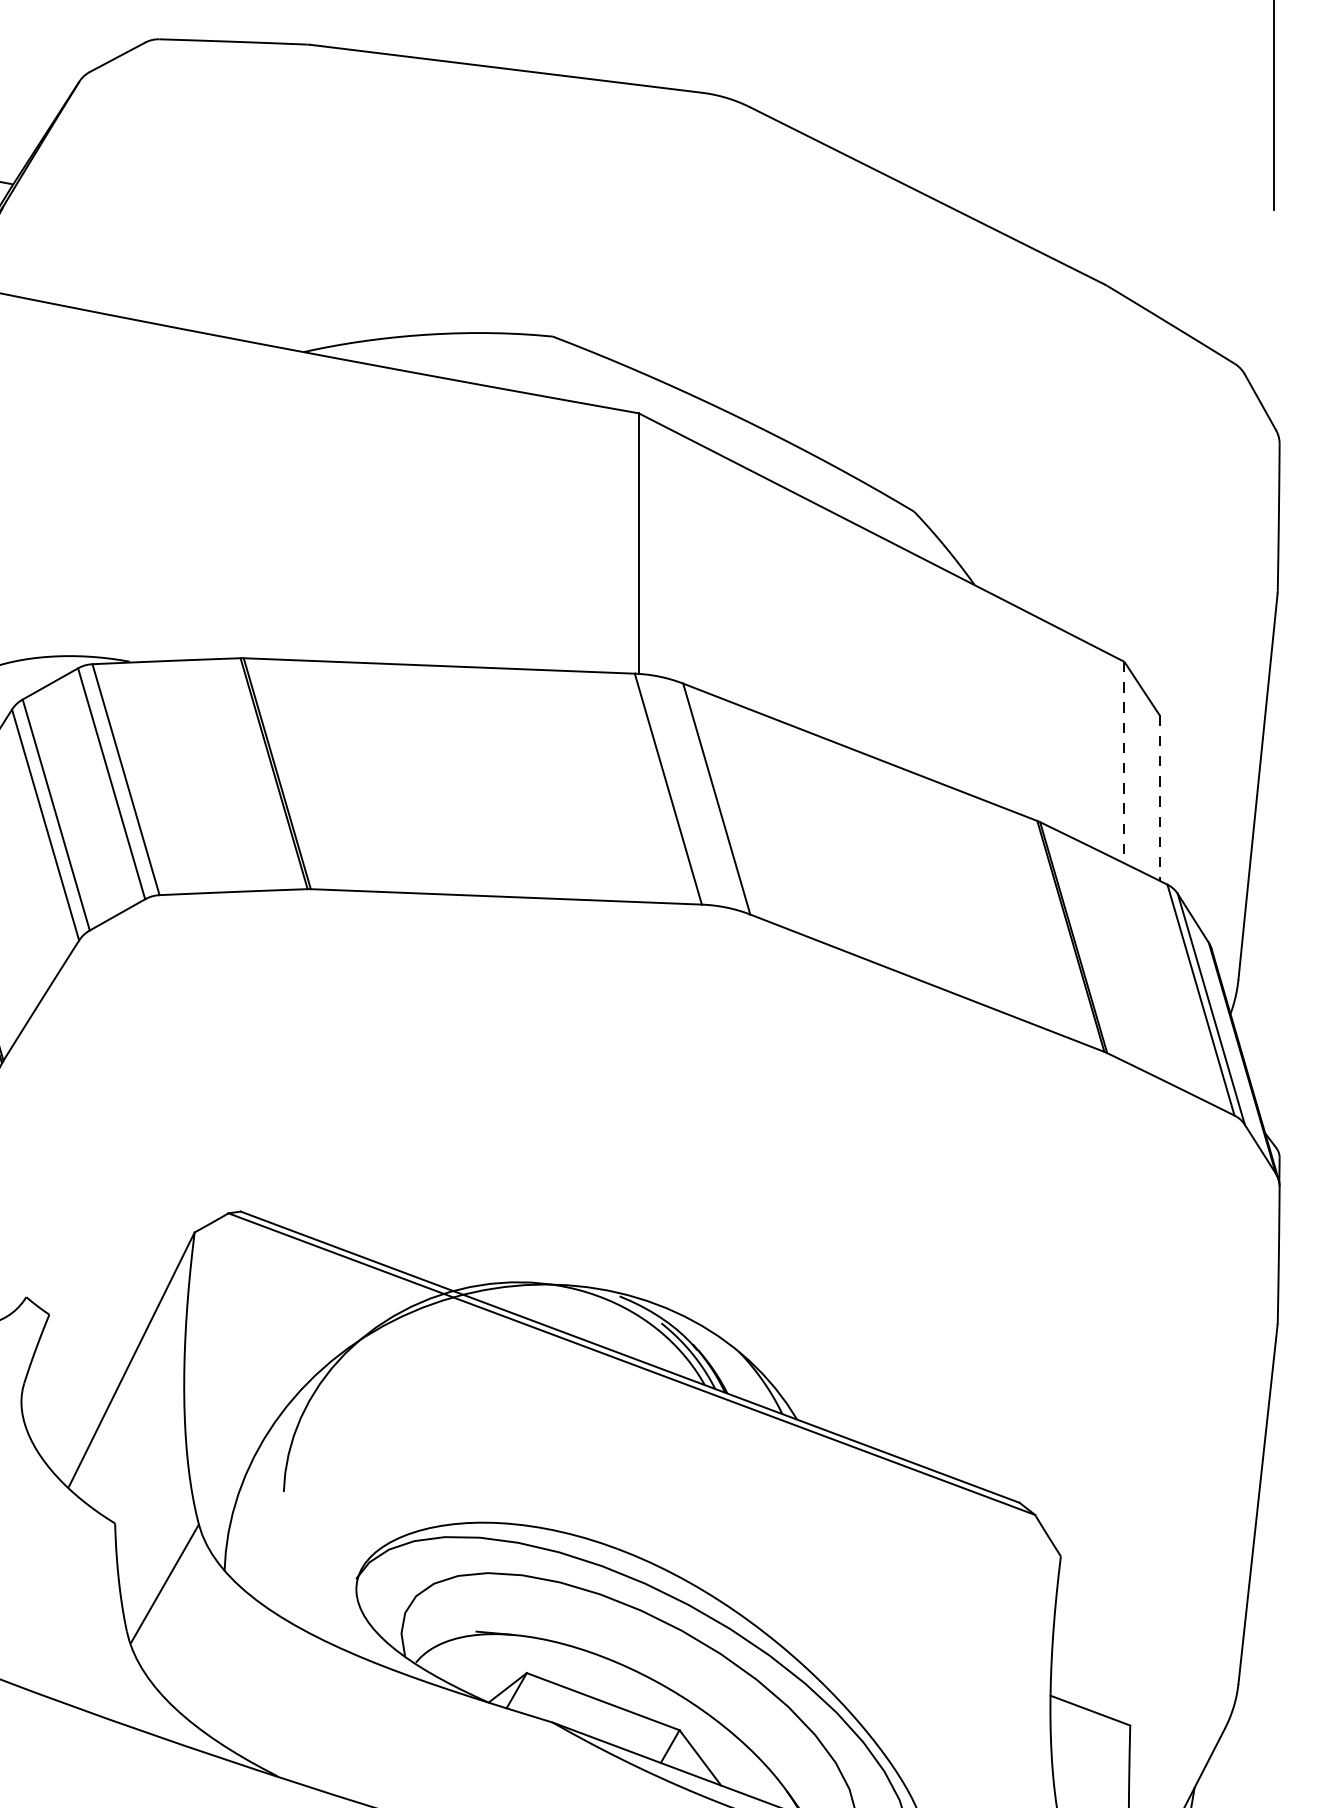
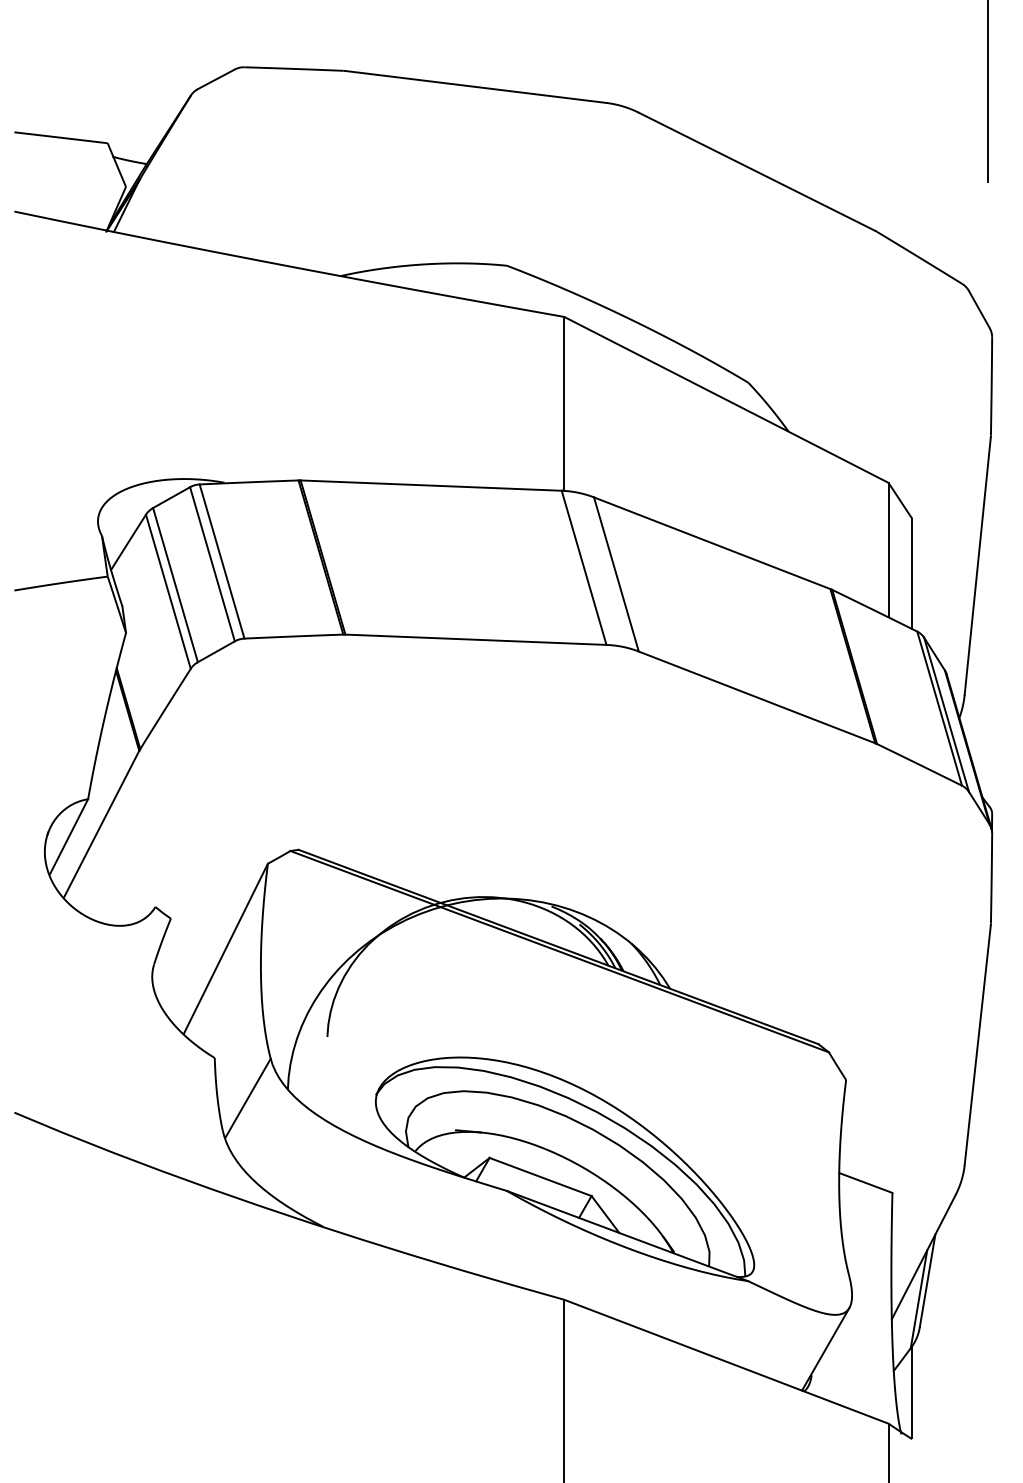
line: (1124, 763) -> (888, 550), dashed -> solid
line: (1160, 799) -> (912, 574), dashed -> solid

